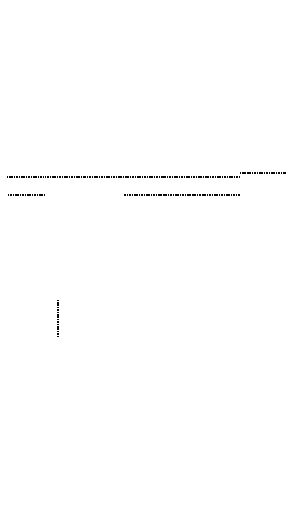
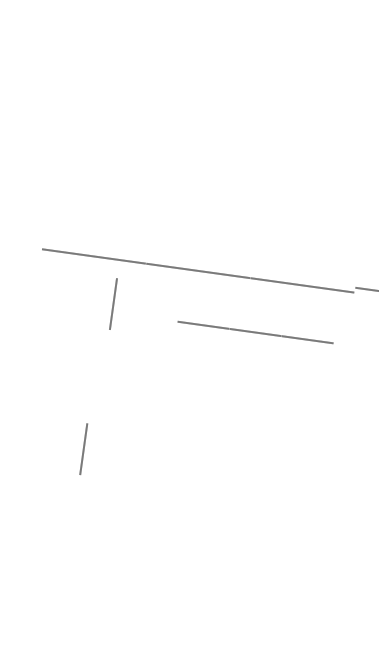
line: (26, 194) -> (64, 276), removed
line: (180, 194) -> (254, 331), moved
line: (64, 208) -> (112, 302), added

